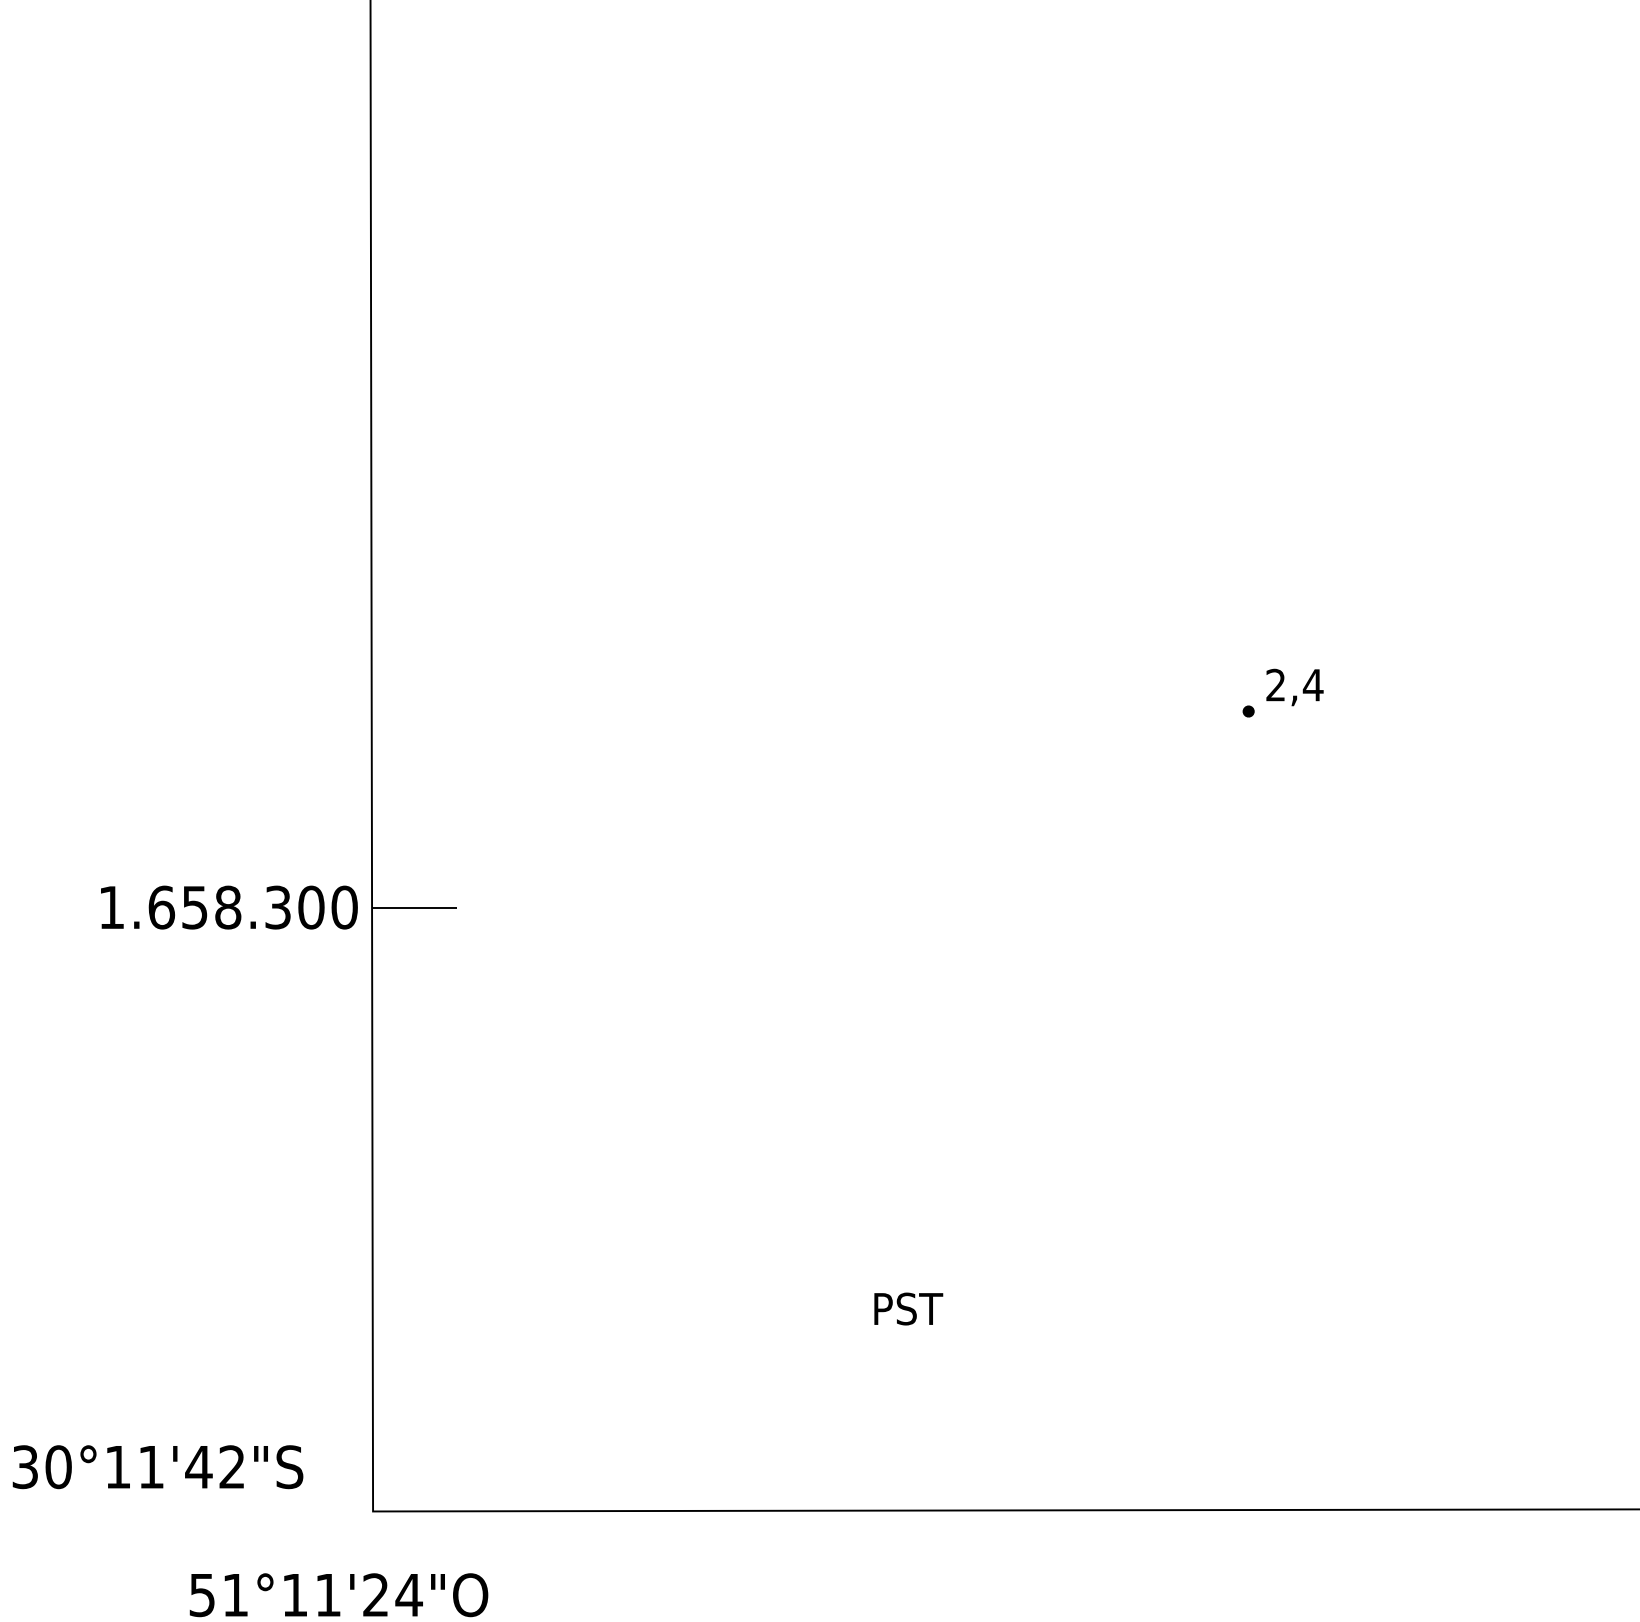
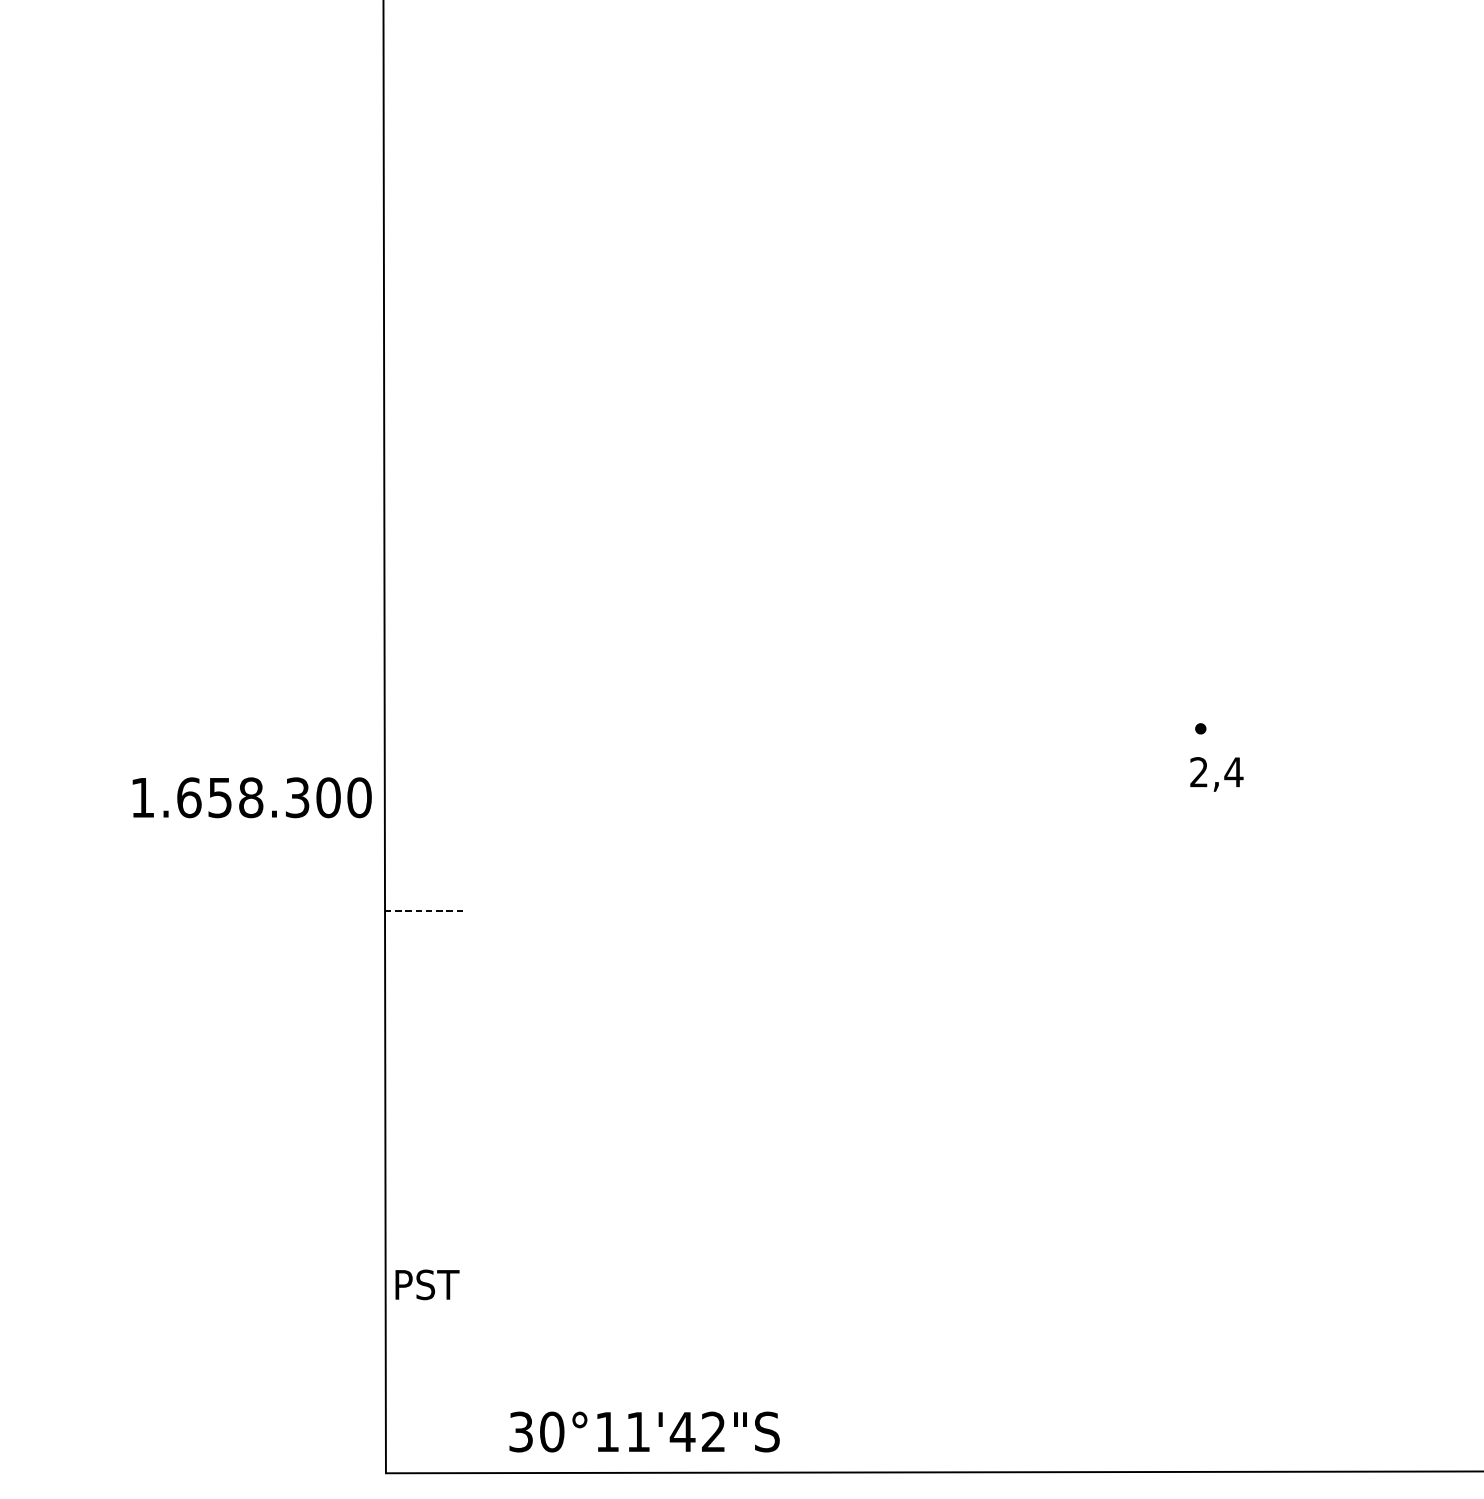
text: (1294, 687) -> (1216, 774), moved
text: (229, 907) -> (252, 797), moved
line: (414, 907) -> (424, 911), solid -> dashed
text: (908, 1308) -> (427, 1284), moved
text: (157, 1467) -> (644, 1432), moved

